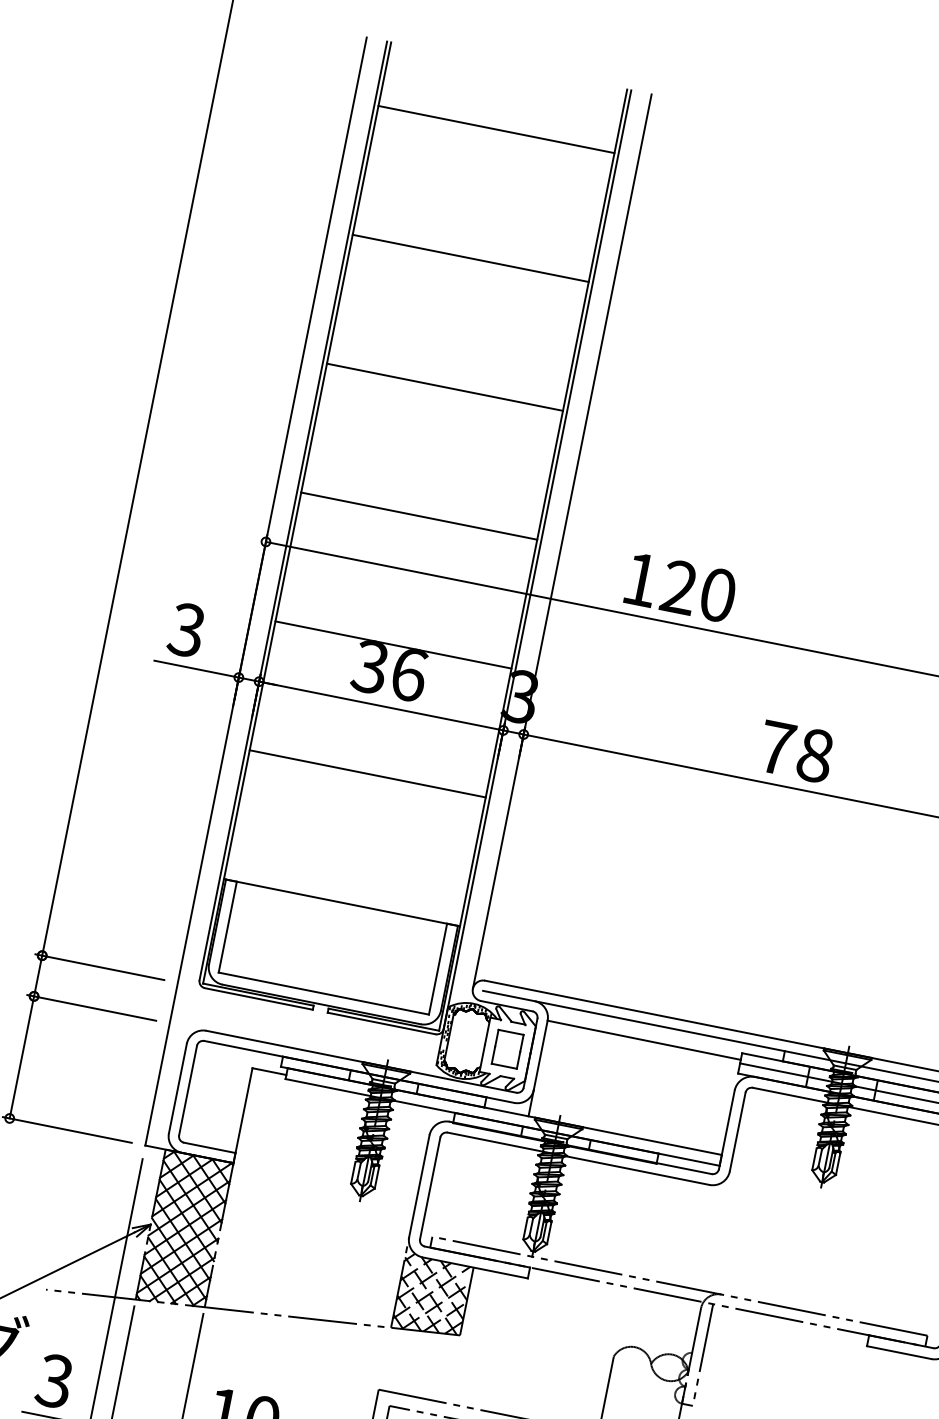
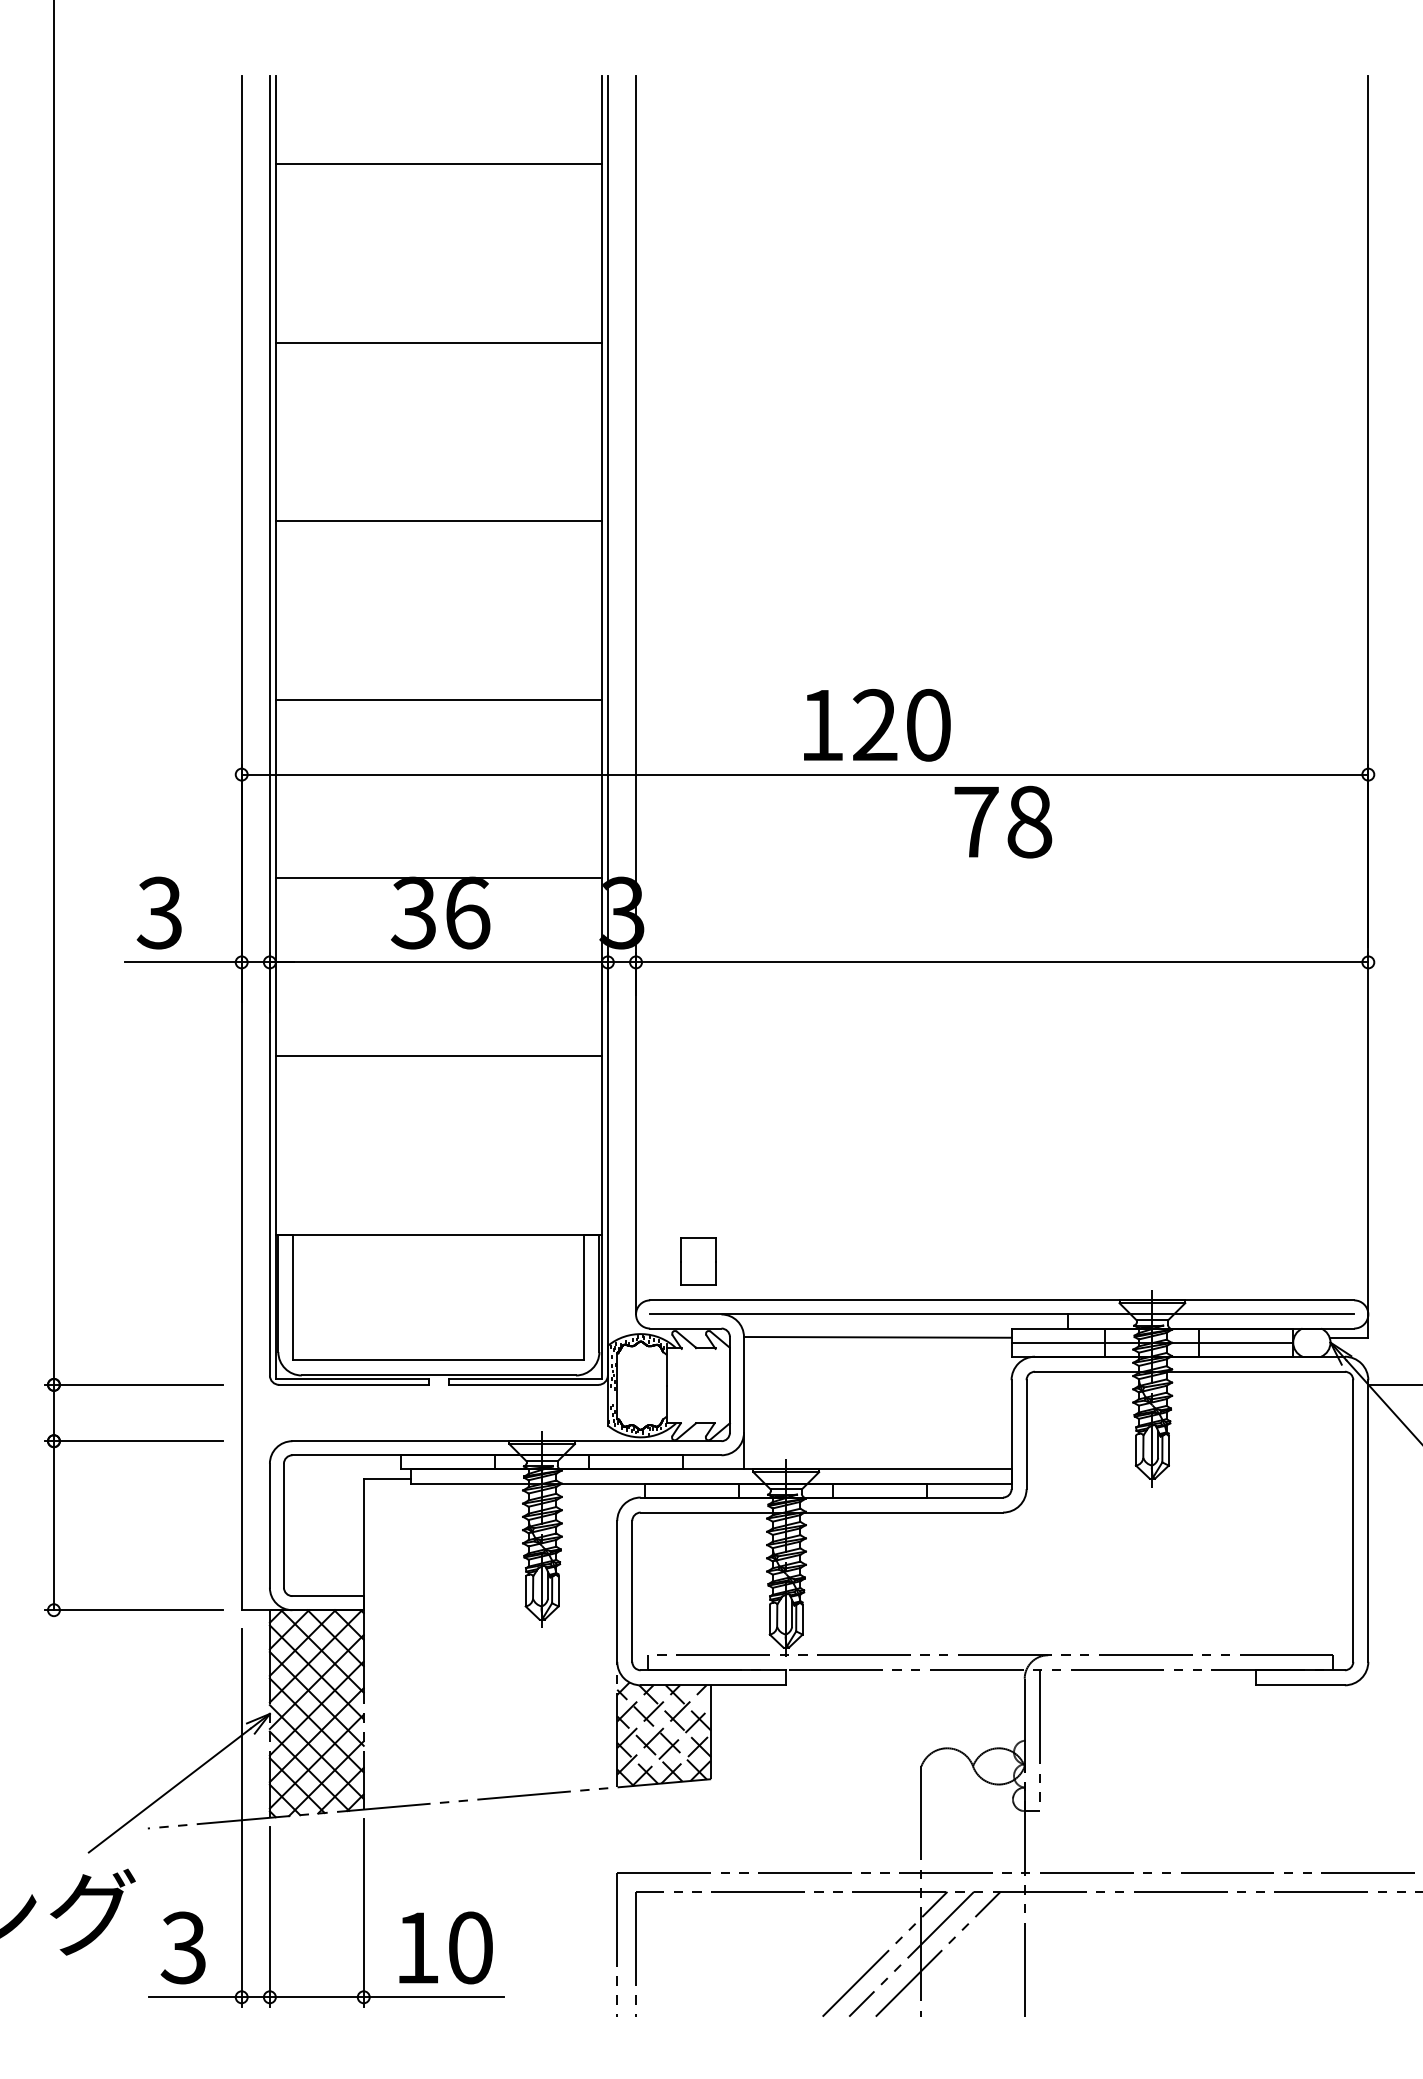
text: (681, 587) -> (877, 725), moved
text: (796, 751) -> (1003, 821), moved
part: (507, 1049) -> (698, 1261), moved

